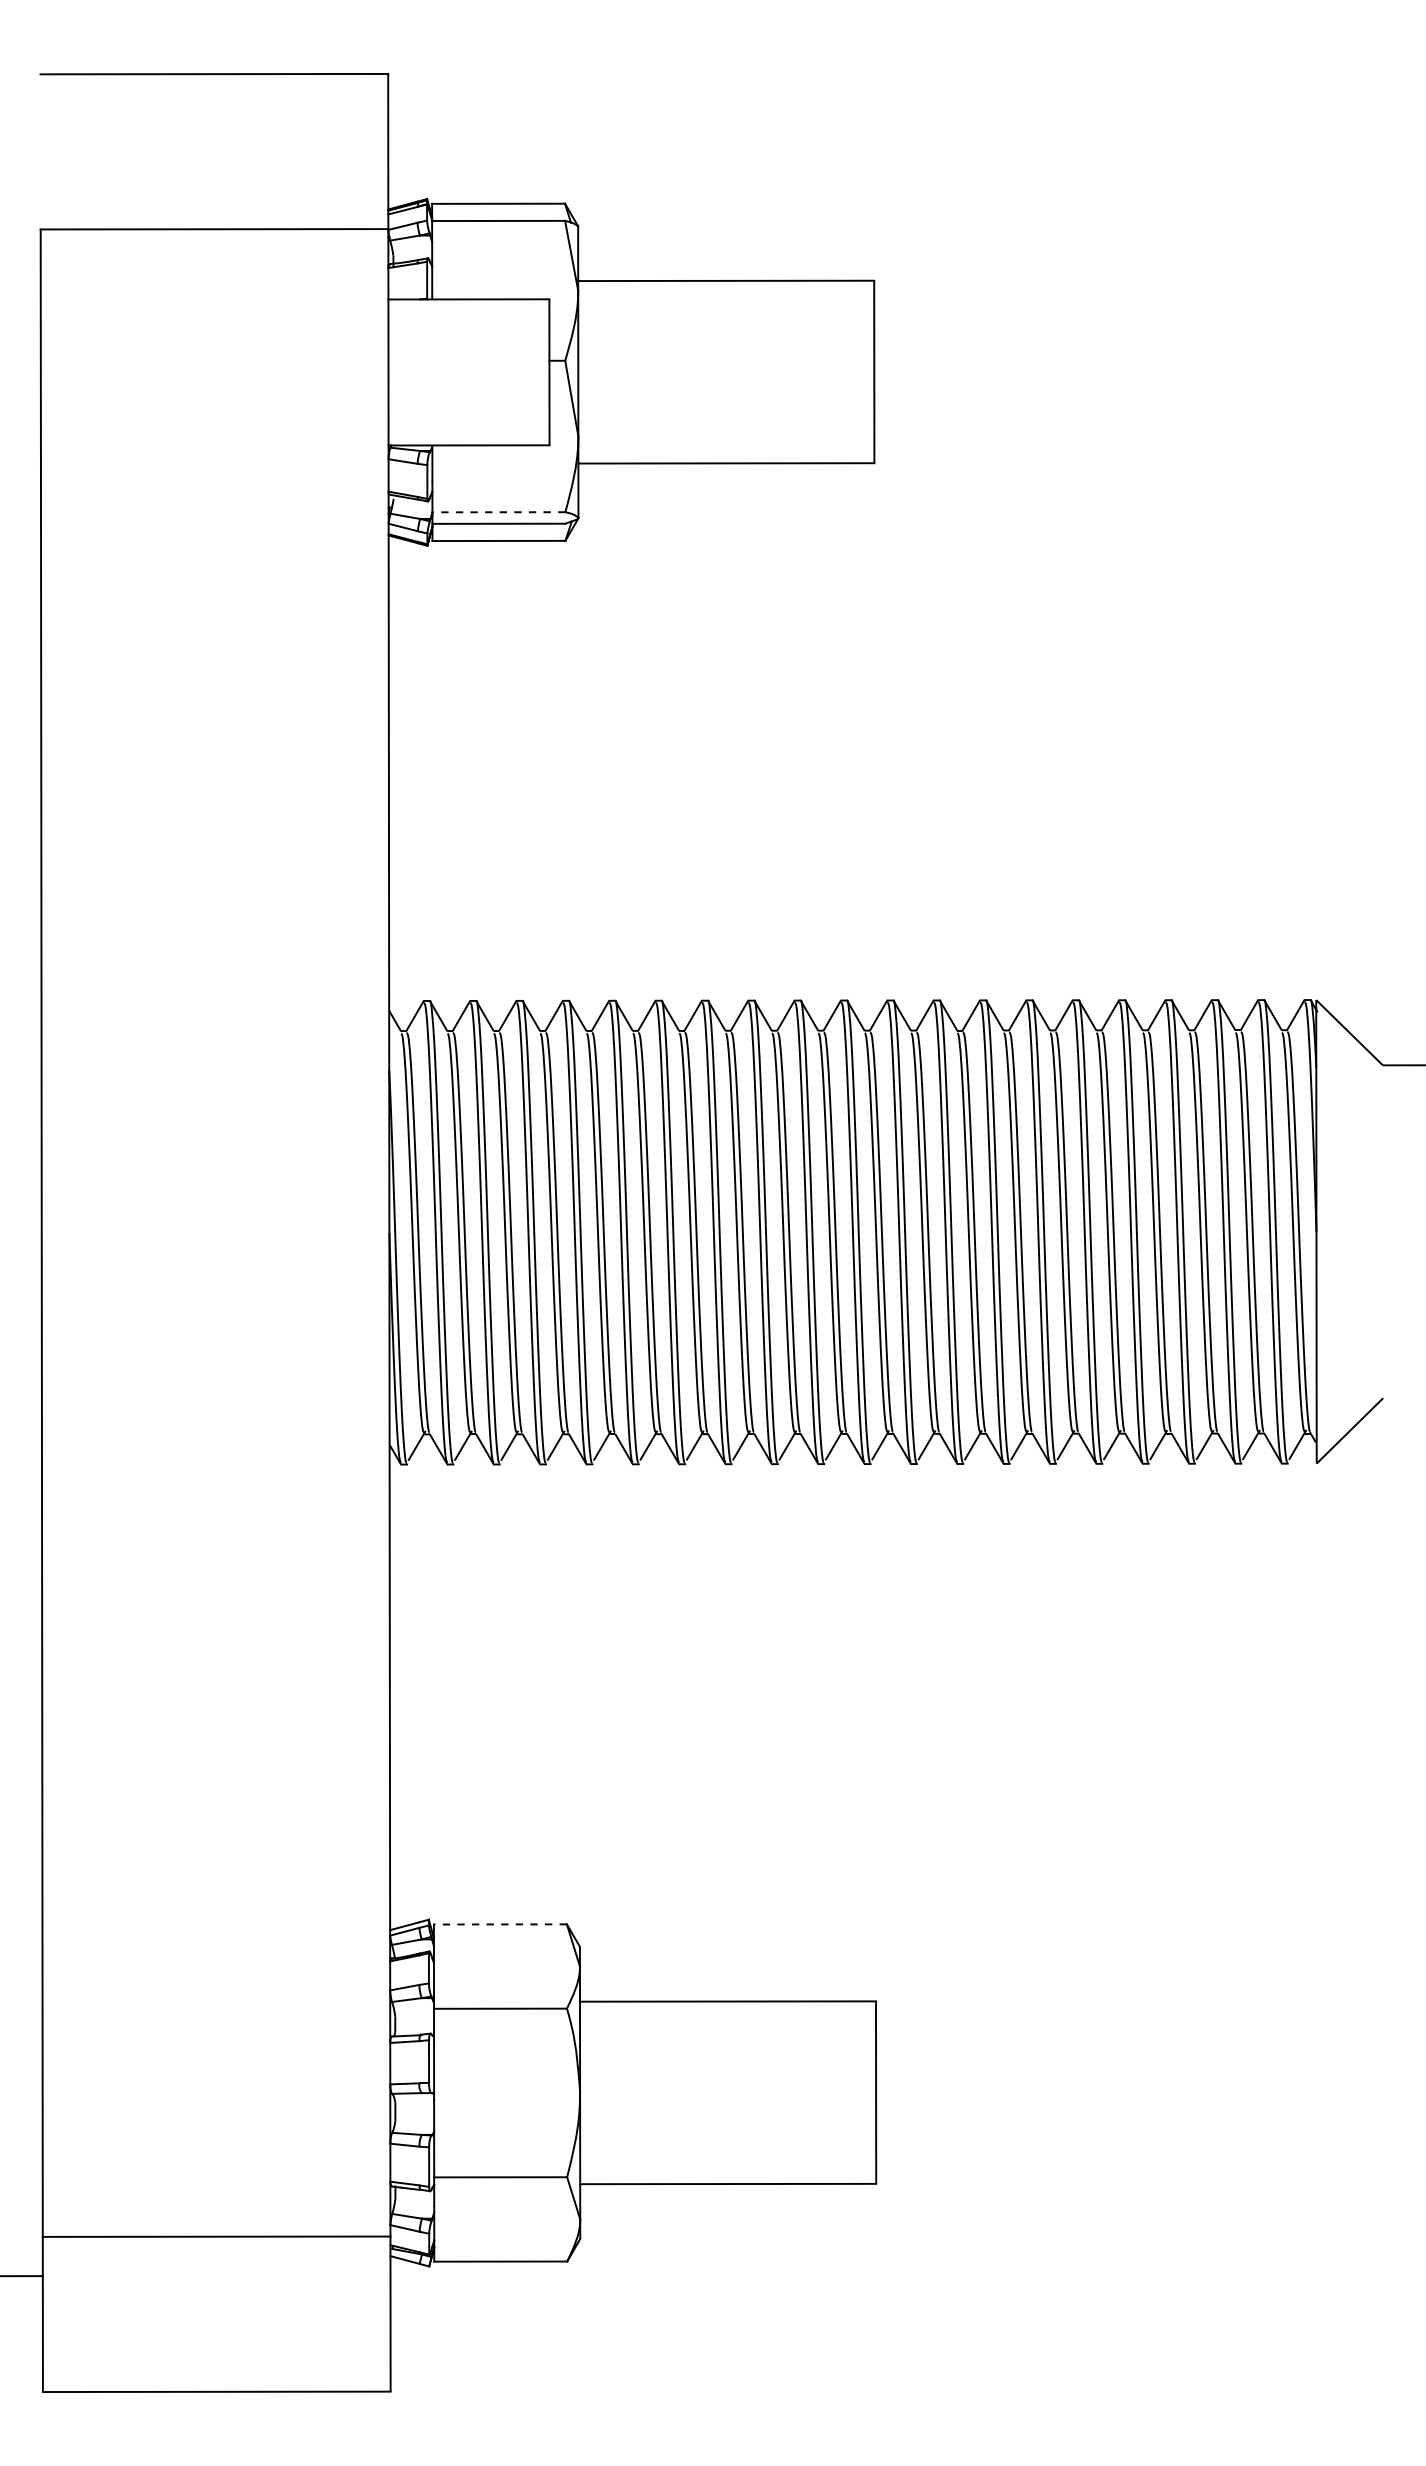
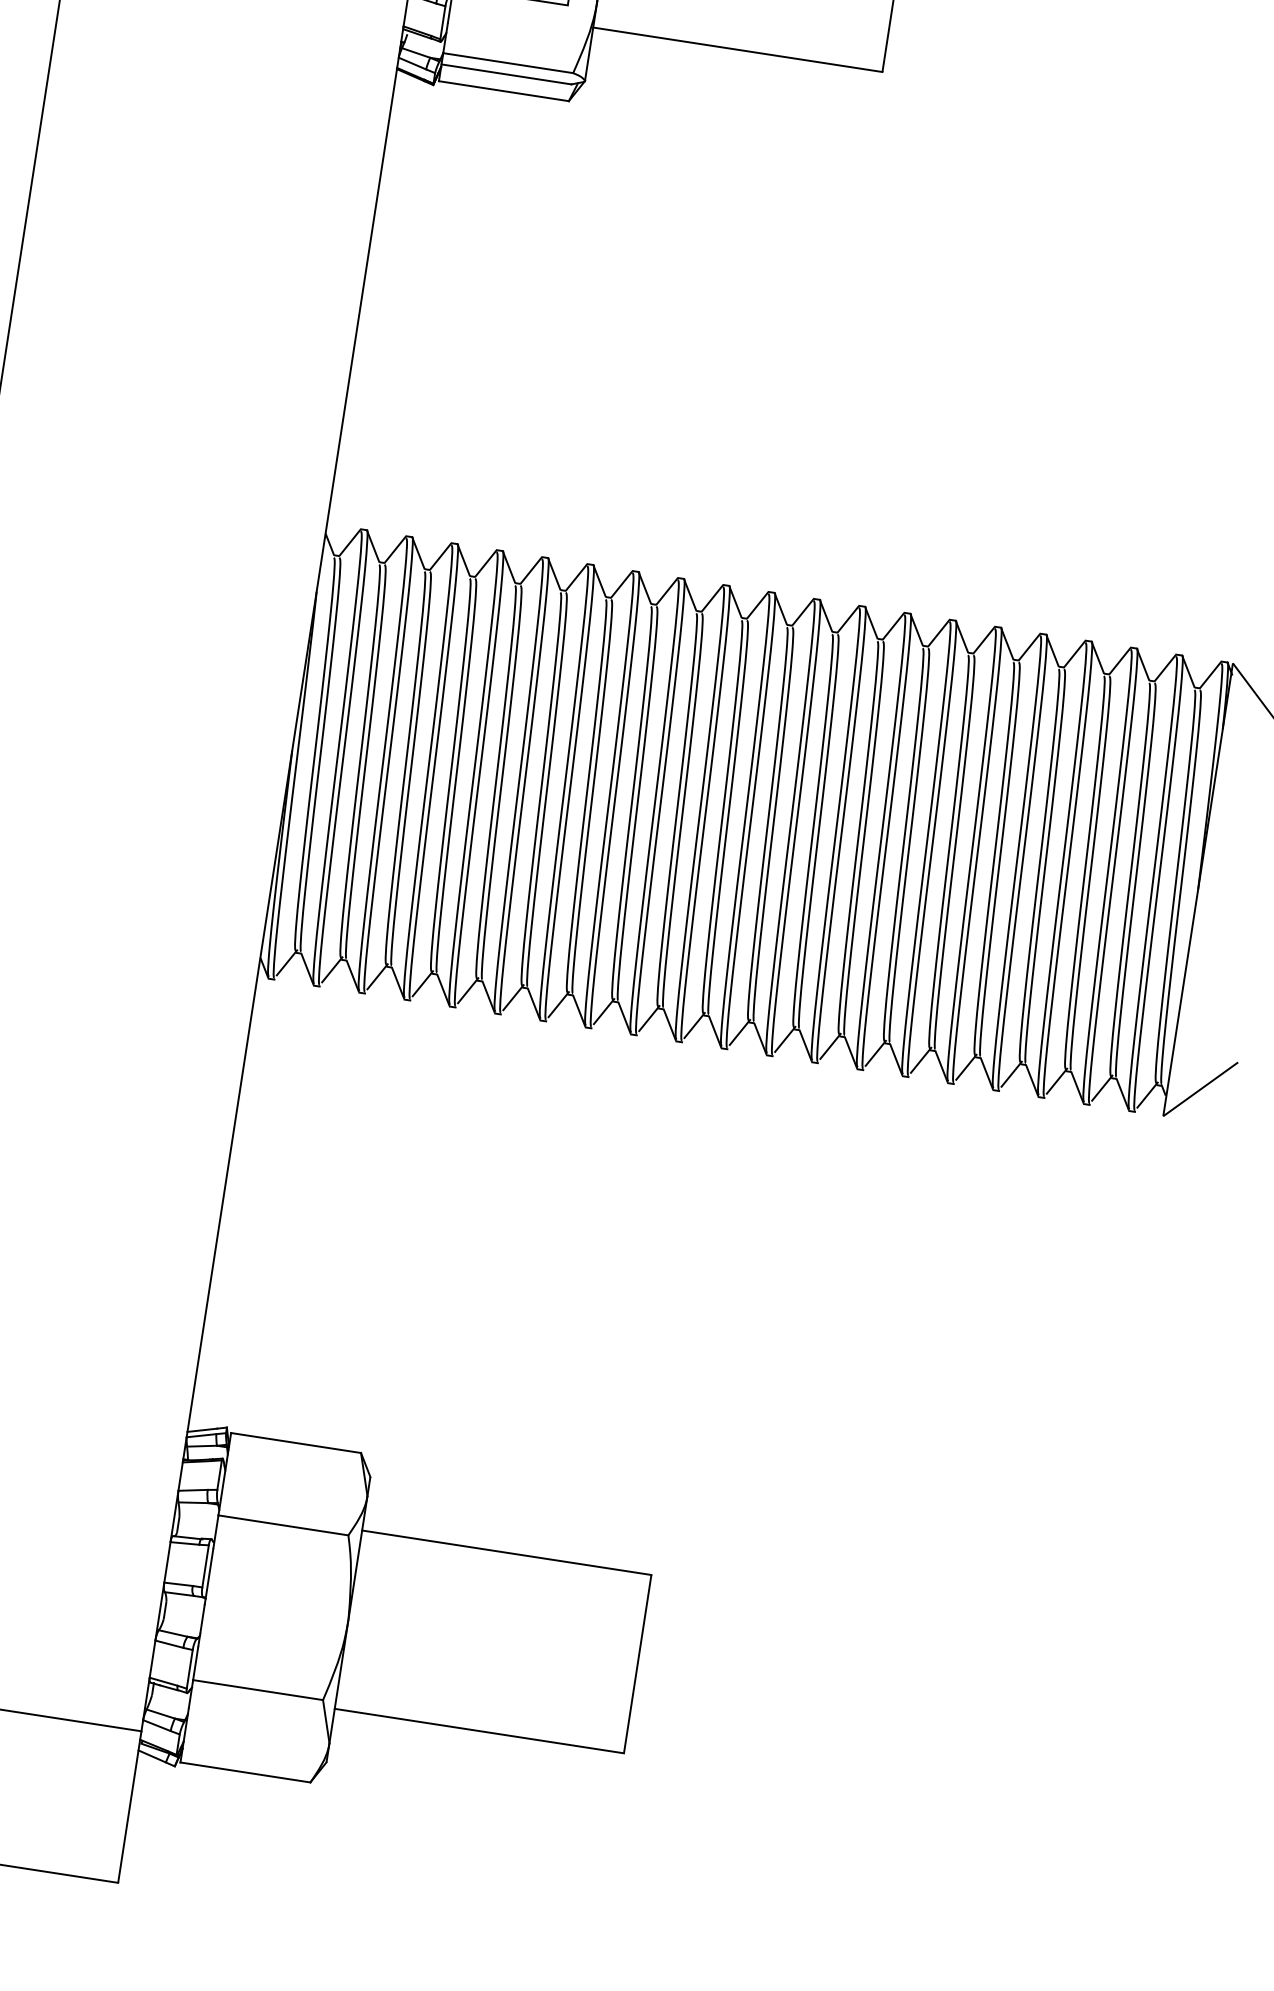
line: (498, 512) -> (507, 63), dashed -> solid
line: (499, 1924) -> (295, 1442), dashed -> solid

